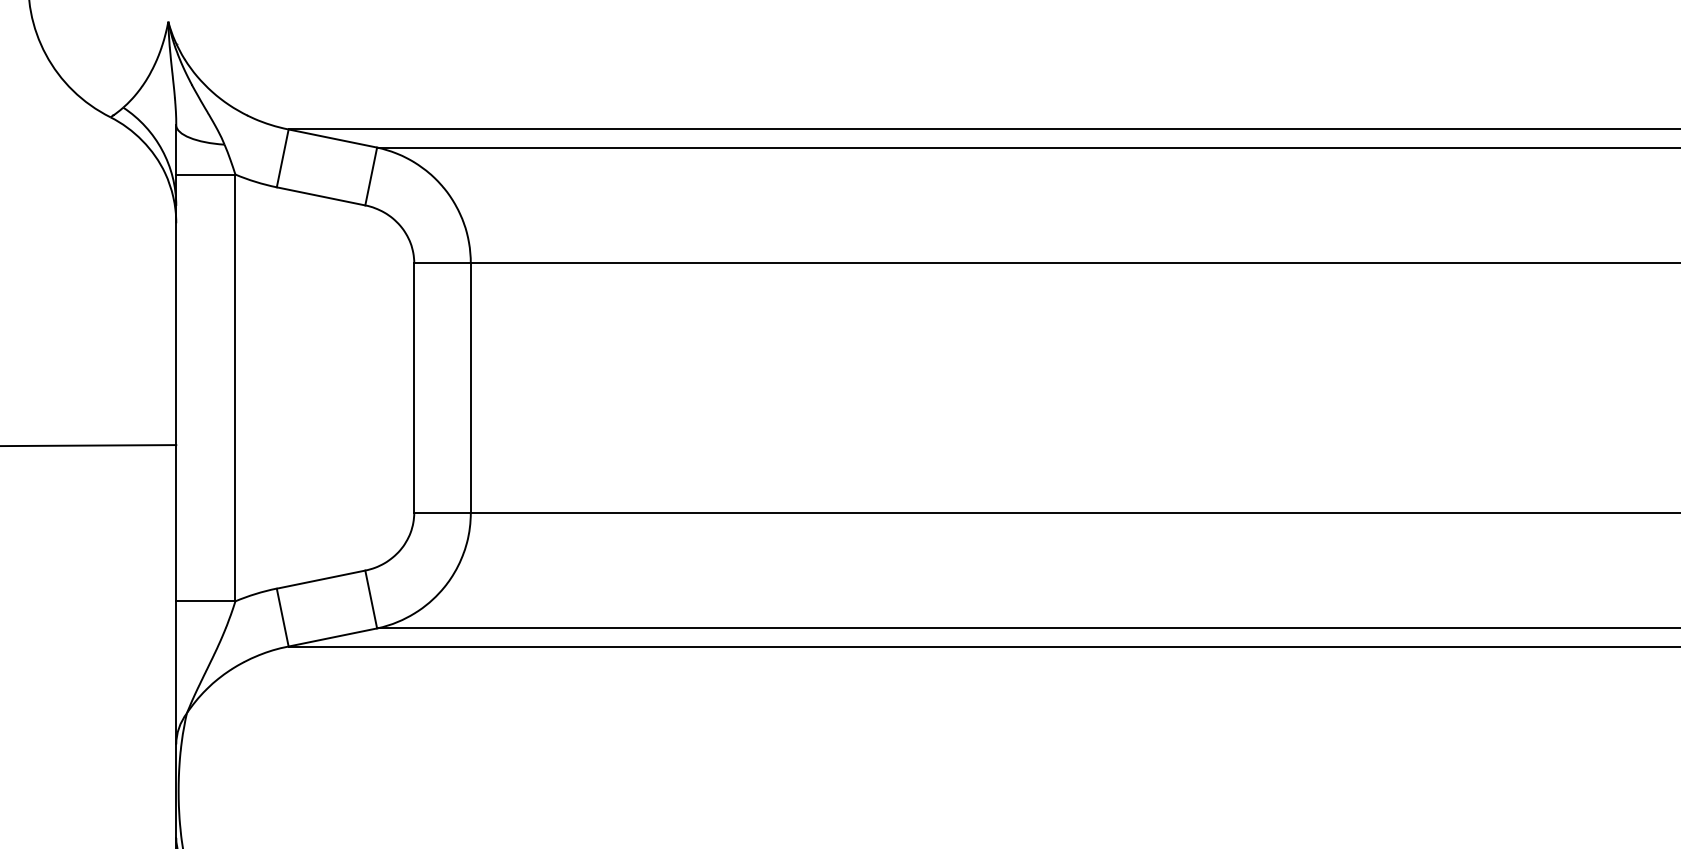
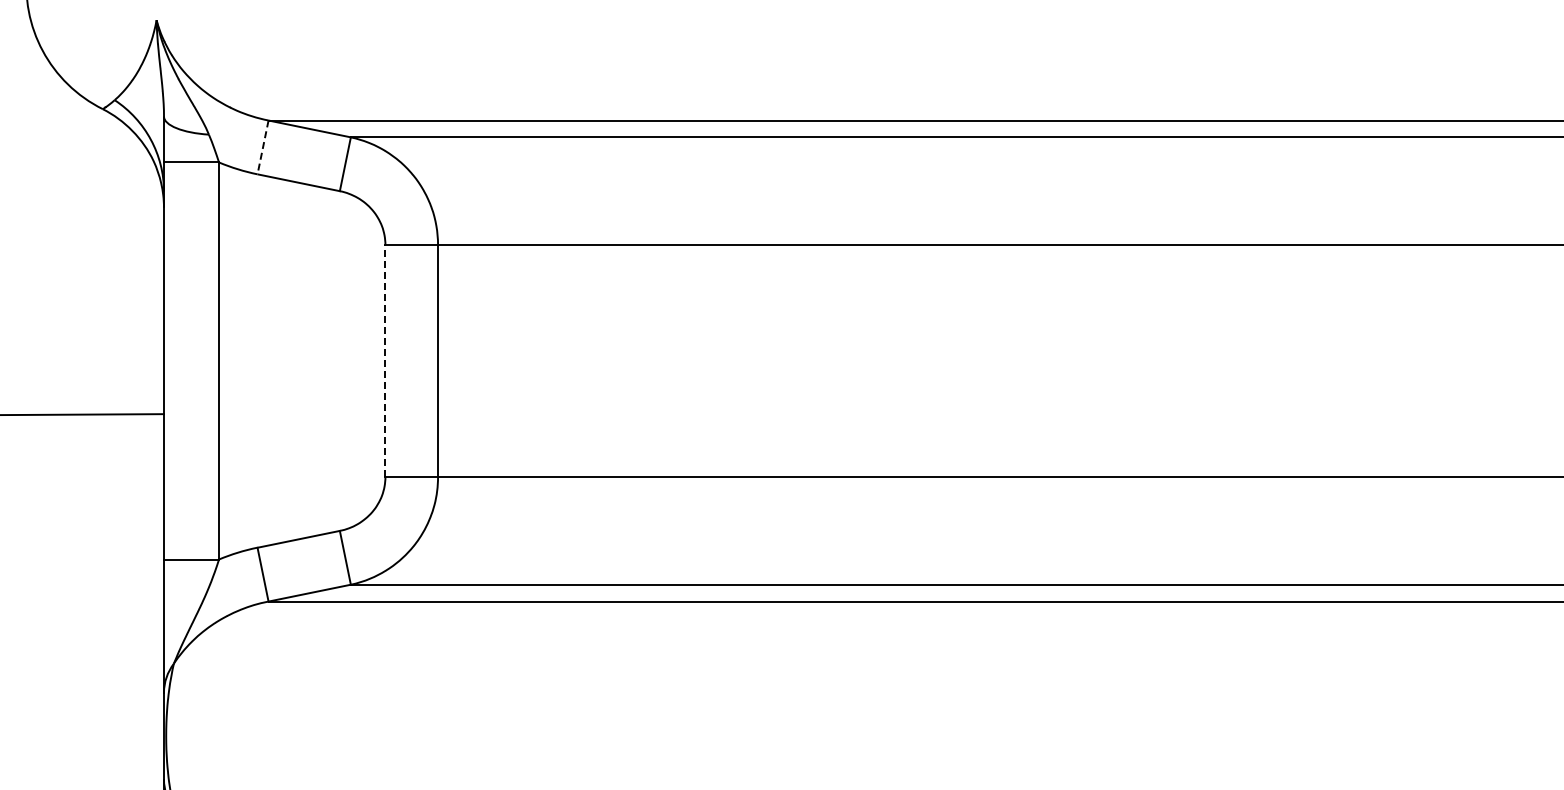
line: (282, 158) -> (262, 147), solid -> dashed
line: (414, 387) -> (385, 360), solid -> dashed

